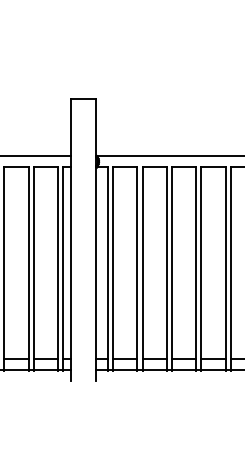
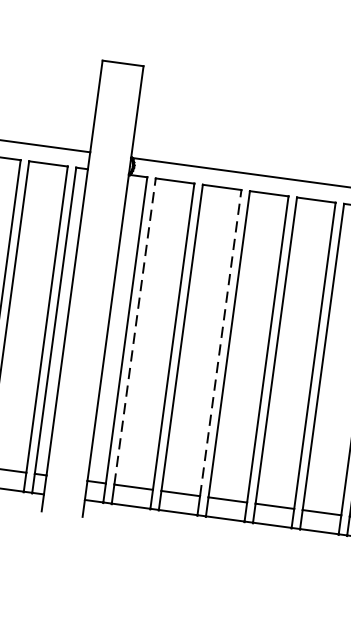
line: (113, 262) -> (135, 331), solid -> dashed
line: (166, 262) -> (220, 342), solid -> dashed

